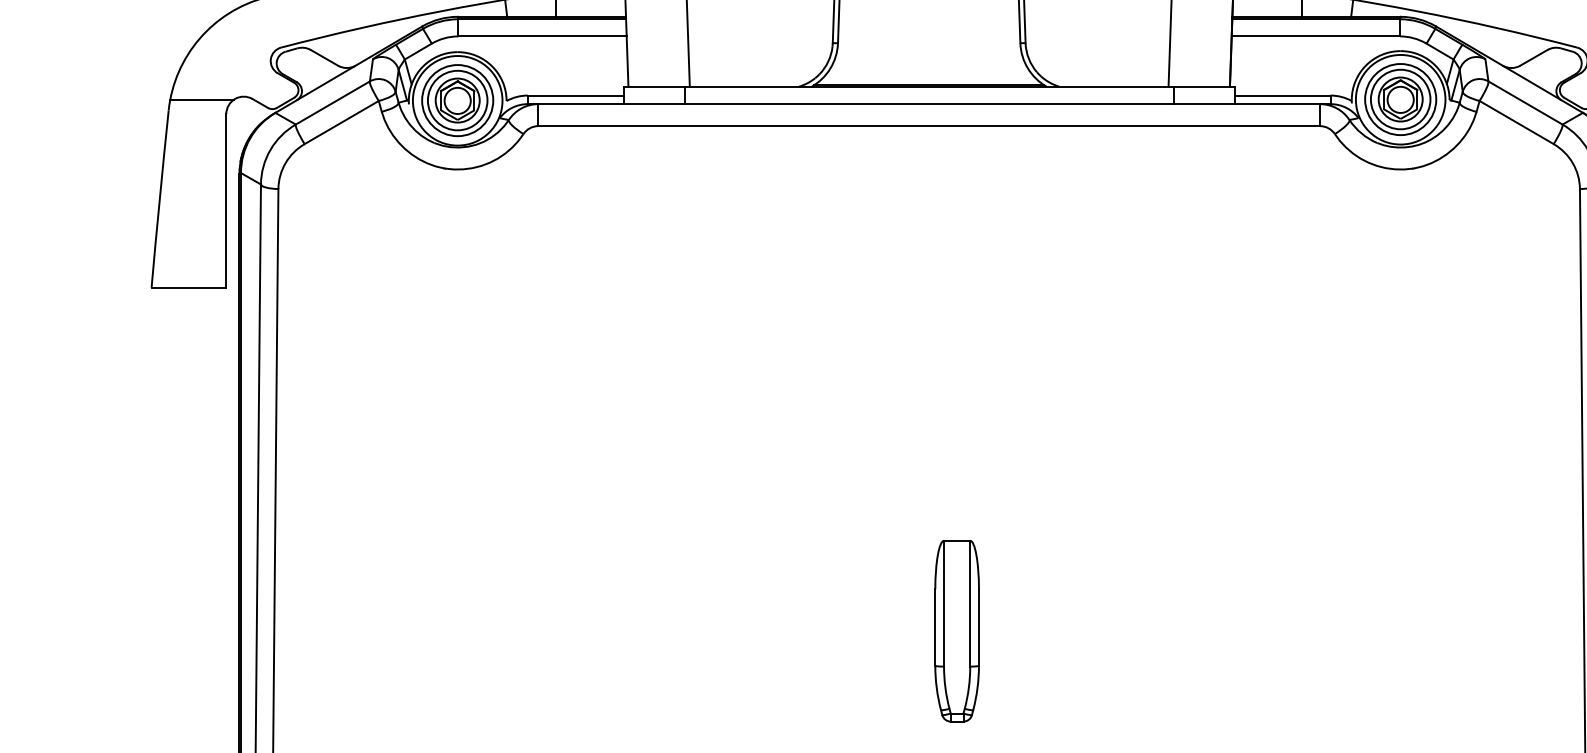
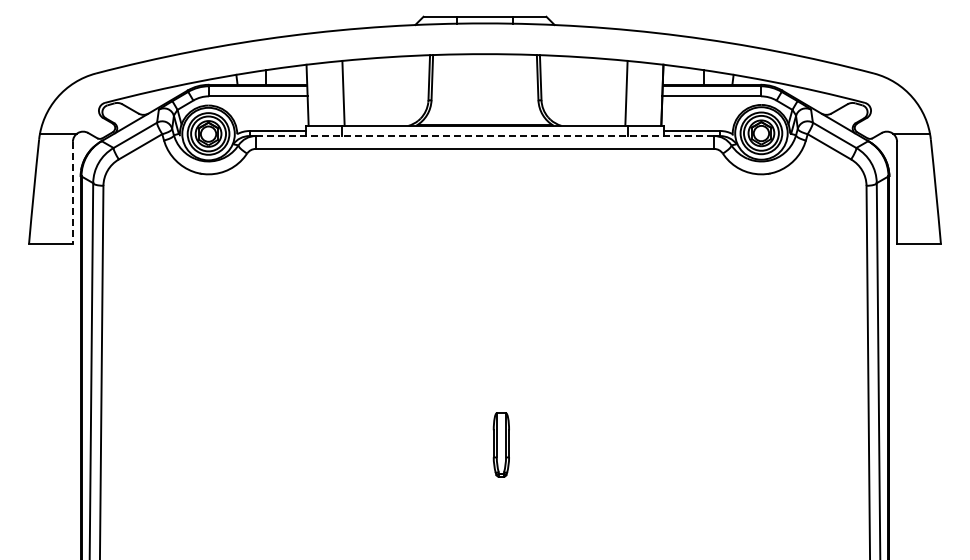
line: (930, 104) -> (485, 136), solid -> dashed
line: (225, 200) -> (72, 192), solid -> dashed
part: (957, 630) -> (501, 444), size x0.6

